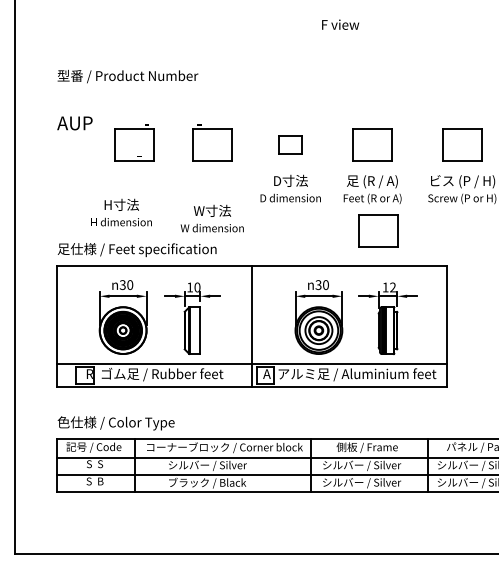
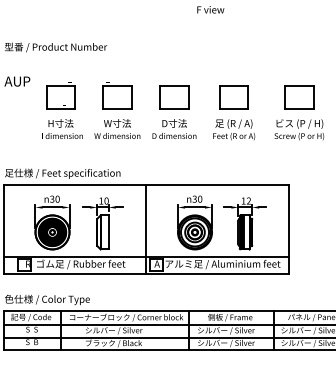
part: (290, 144) -> (174, 96), size x1.67
text: (121, 212) -> (60, 128), moved
text: (211, 218) -> (116, 128), moved
part: (378, 230) -> (238, 159), removed

